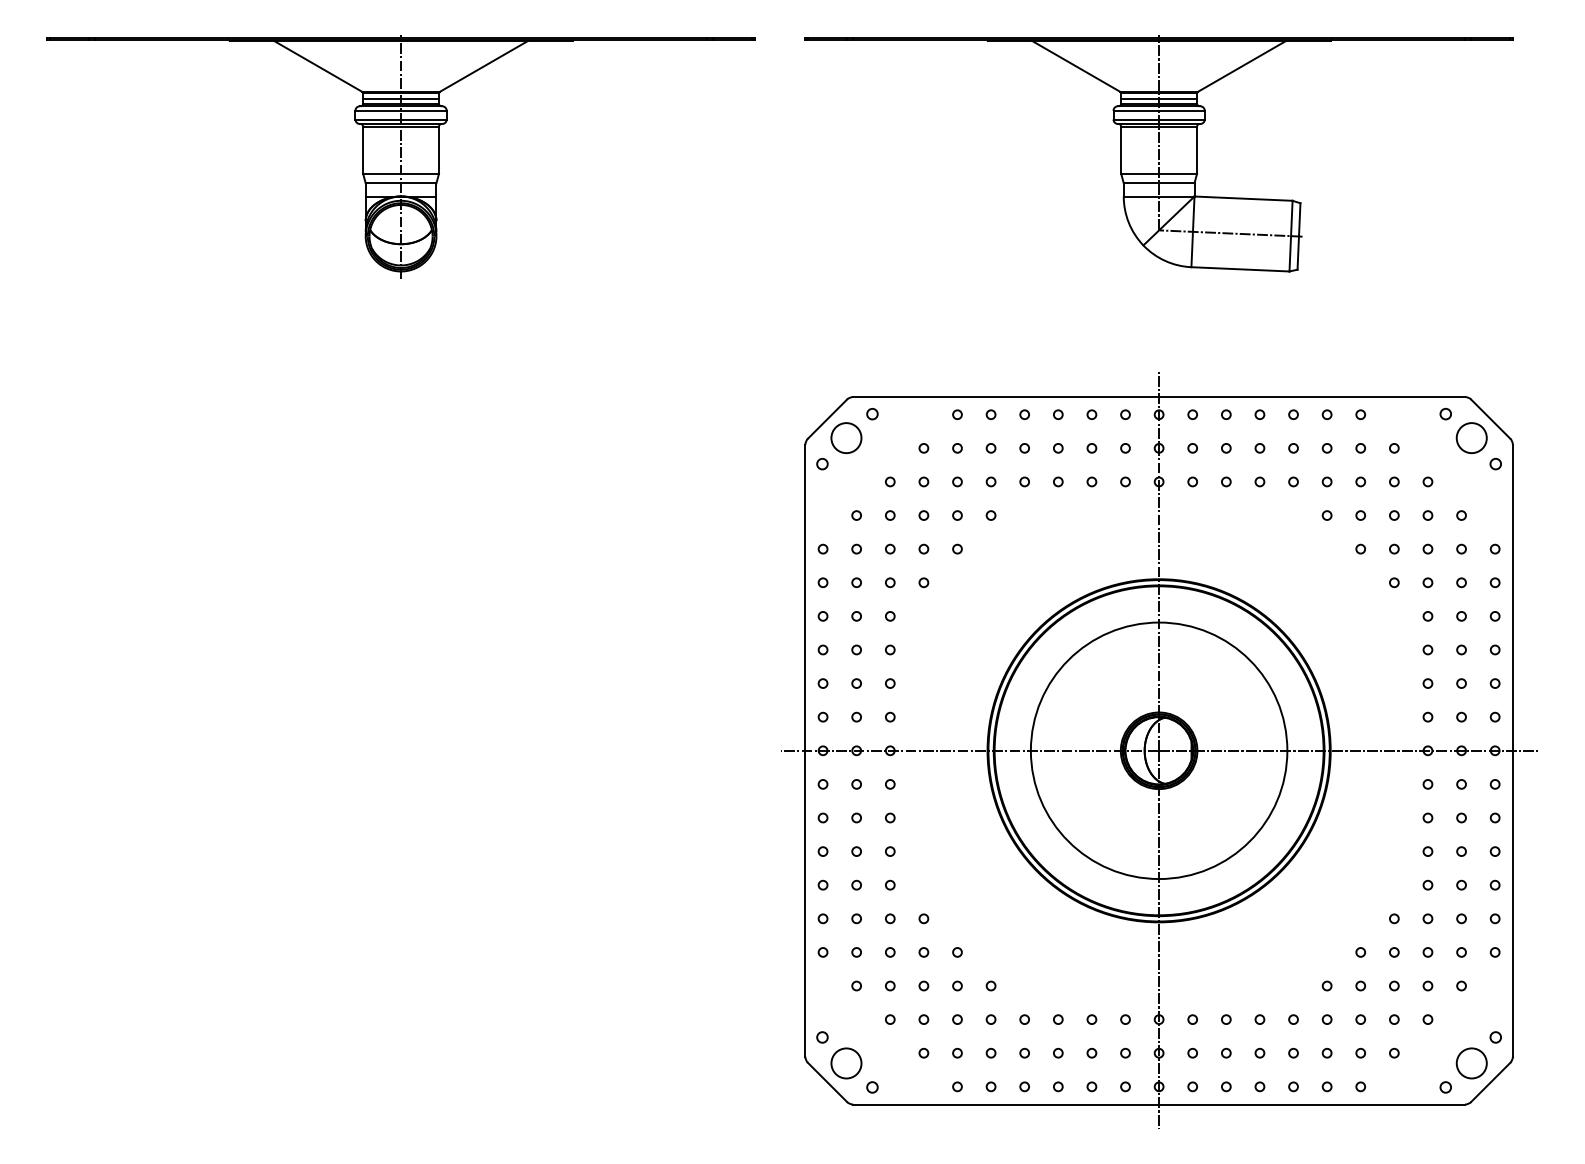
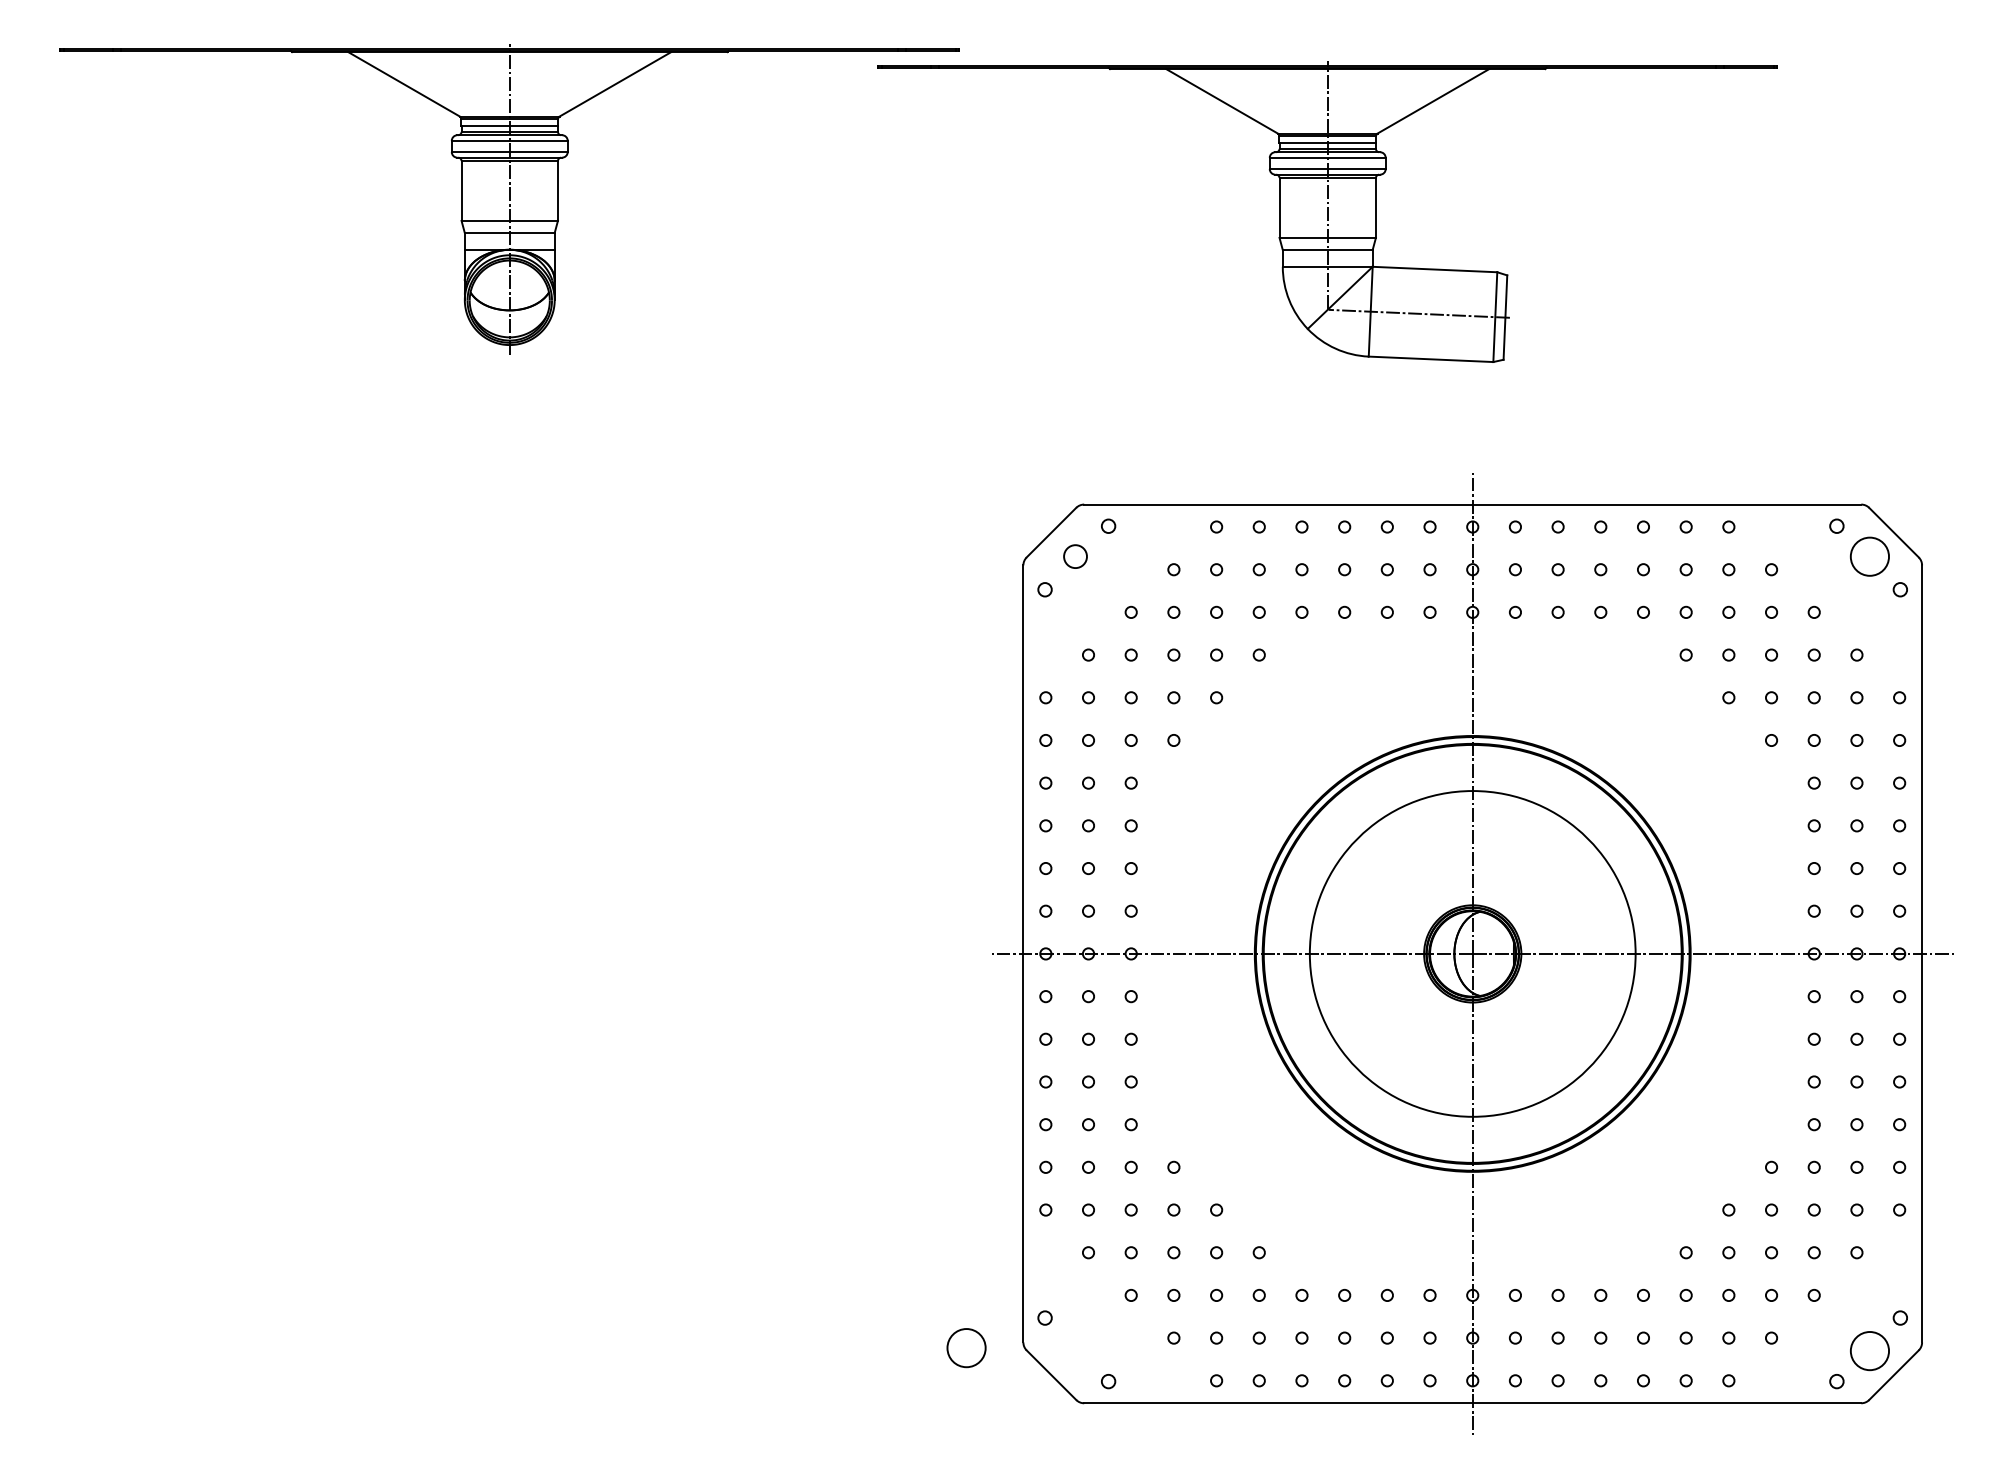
part: (1158, 152) -> (1327, 211), moved
circle: (846, 437) -> (1075, 556), size x0.6
circle: (846, 1063) -> (966, 1348), moved

